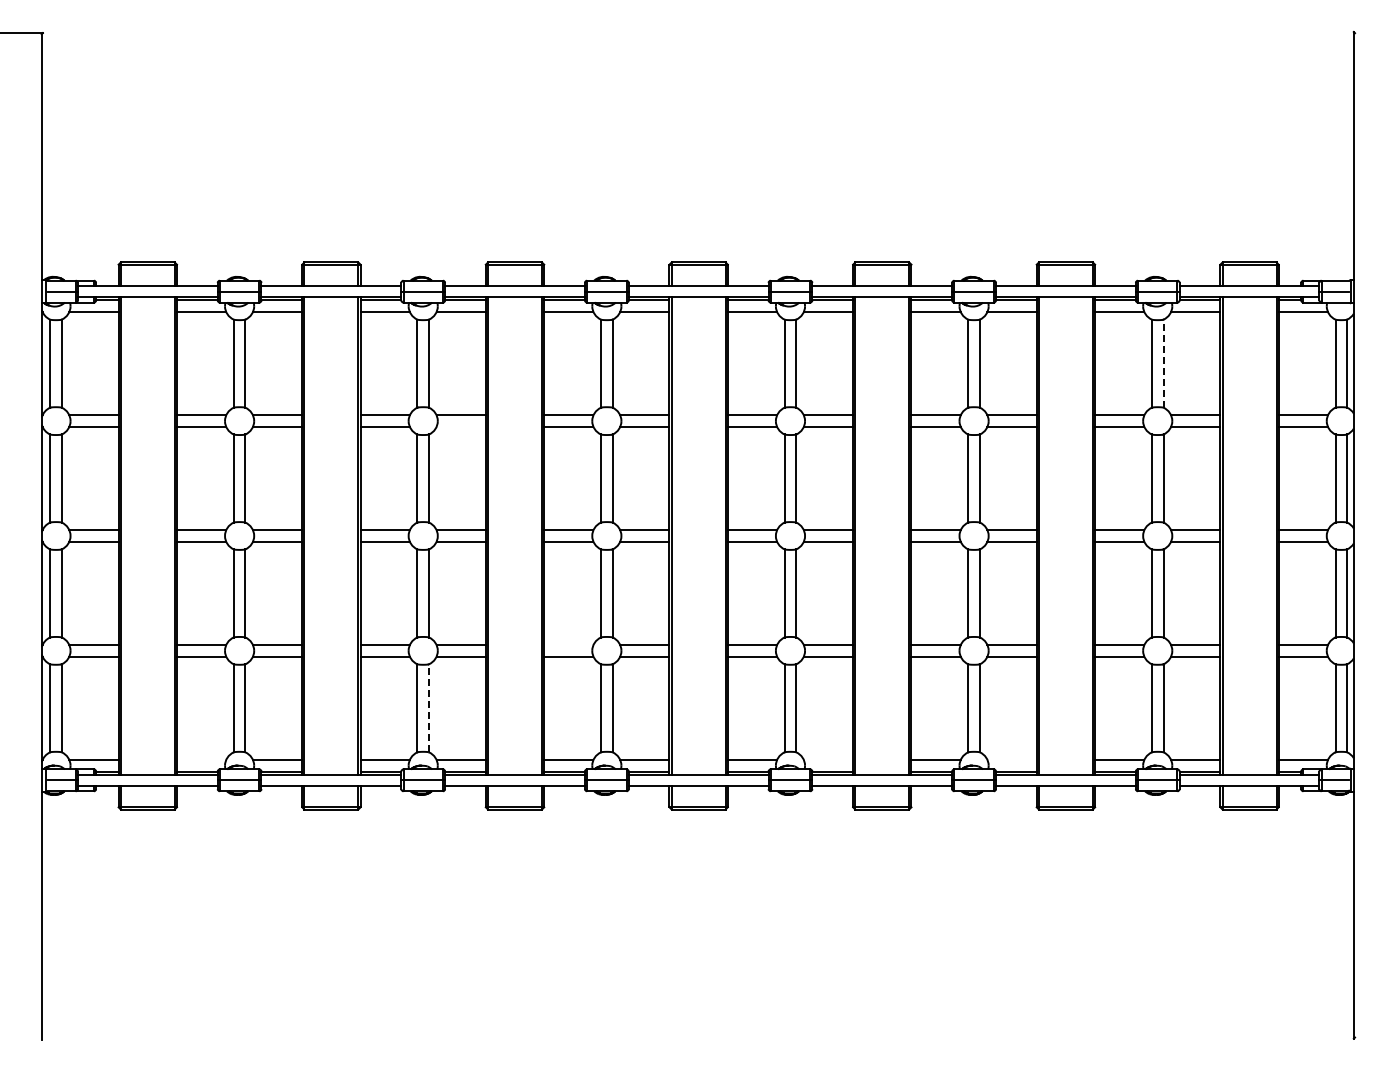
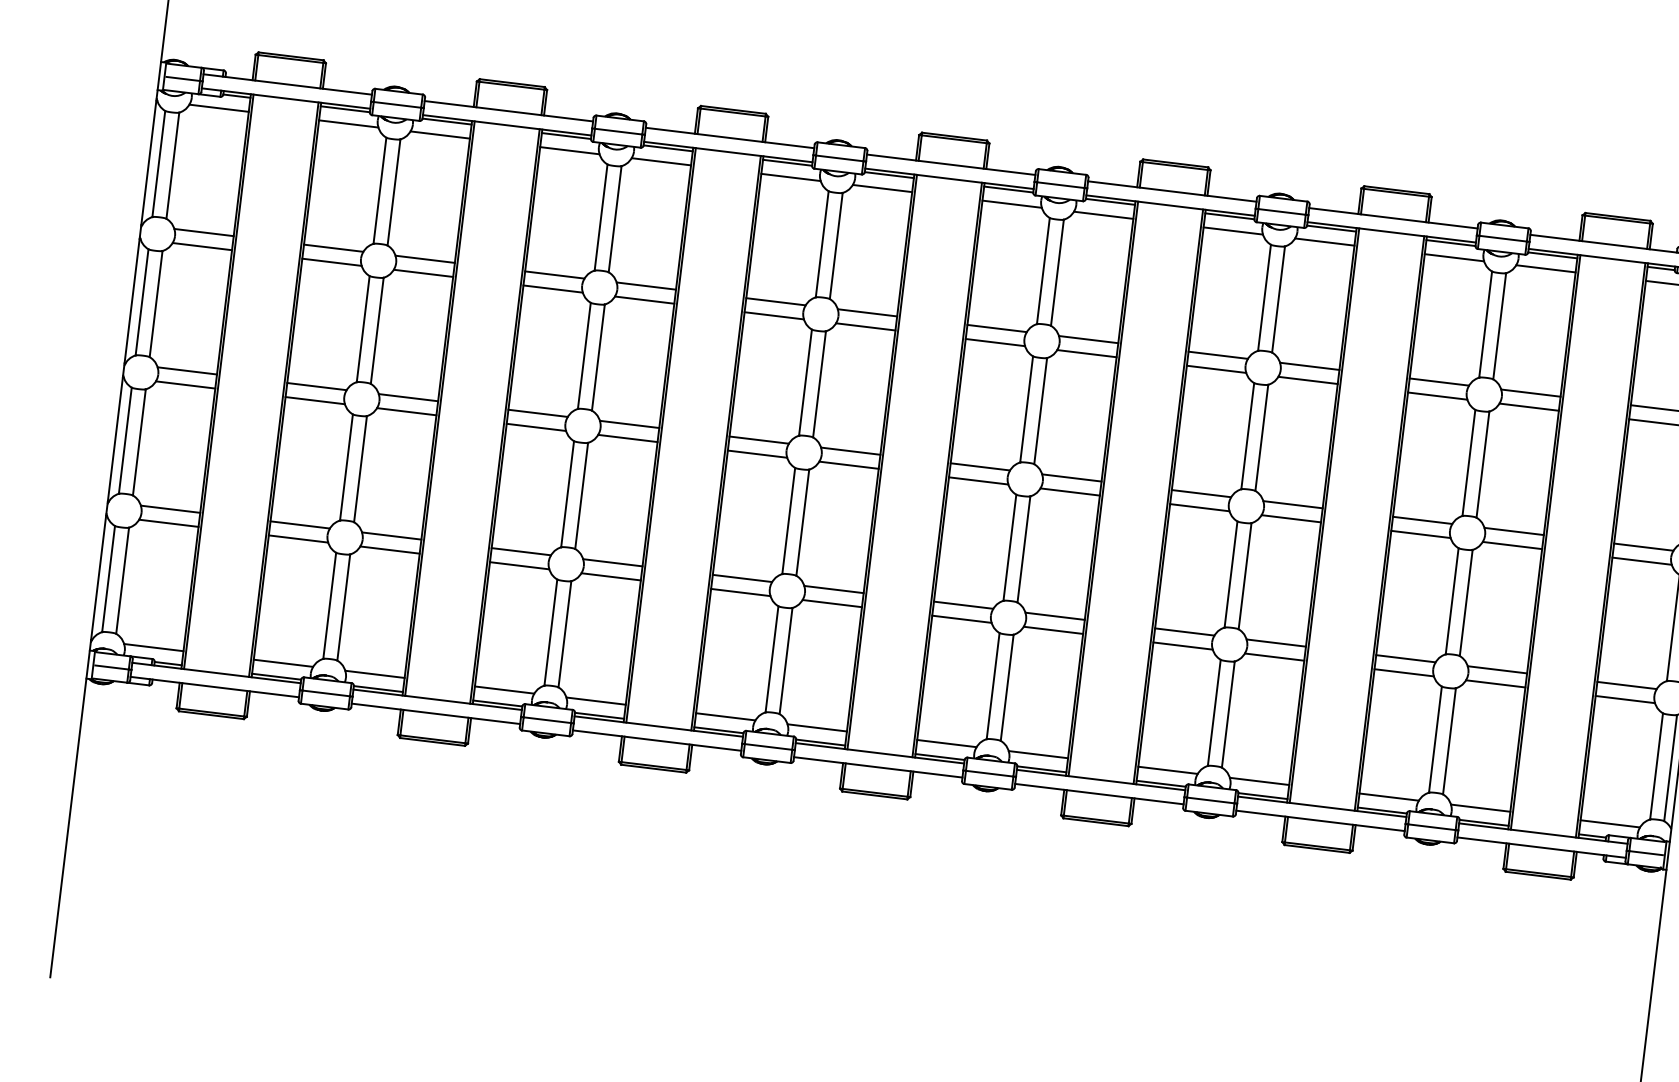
line: (1163, 363) -> (1499, 326), dashed -> solid
line: (460, 426) -> (643, 299), added
line: (568, 645) -> (742, 578), added
line: (429, 707) -> (565, 633), dashed -> solid
line: (201, 759) -> (283, 662), added
line: (828, 759) -> (1038, 754), added
line: (1011, 759) -> (1258, 780), added

